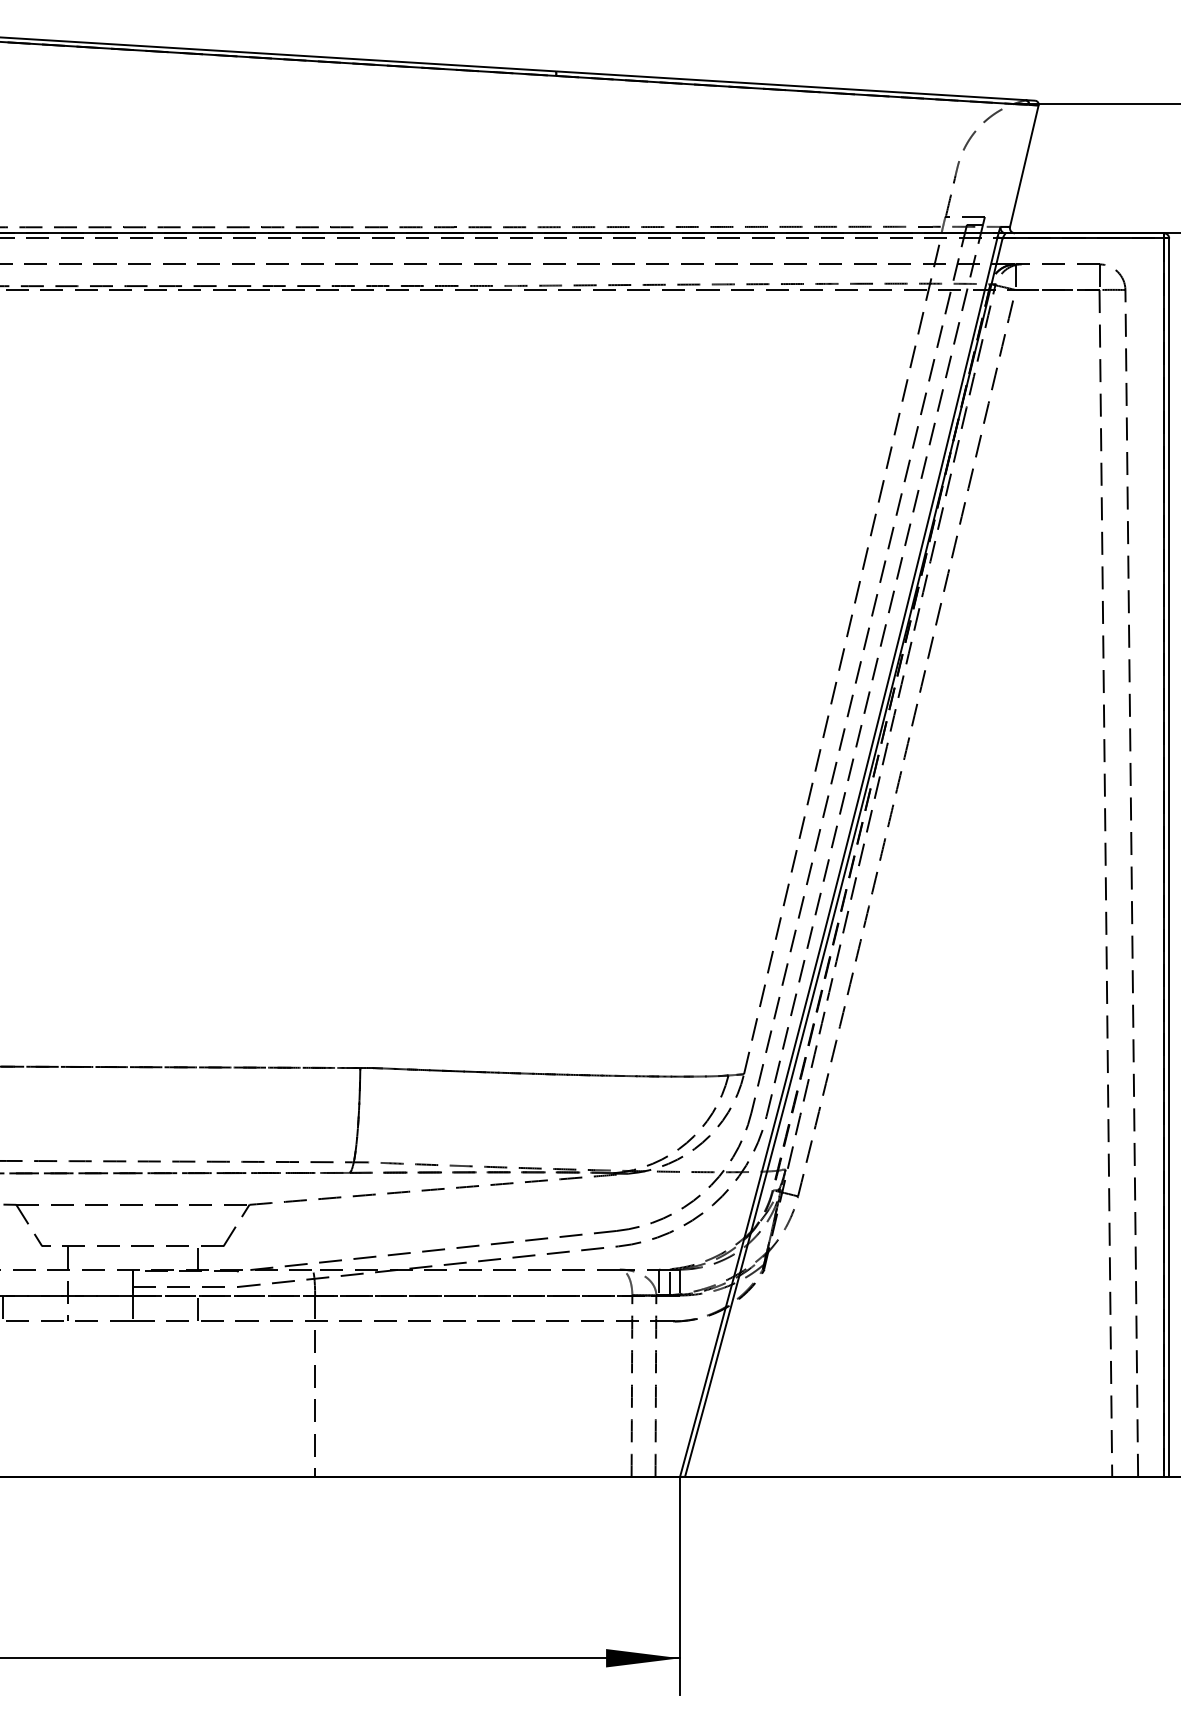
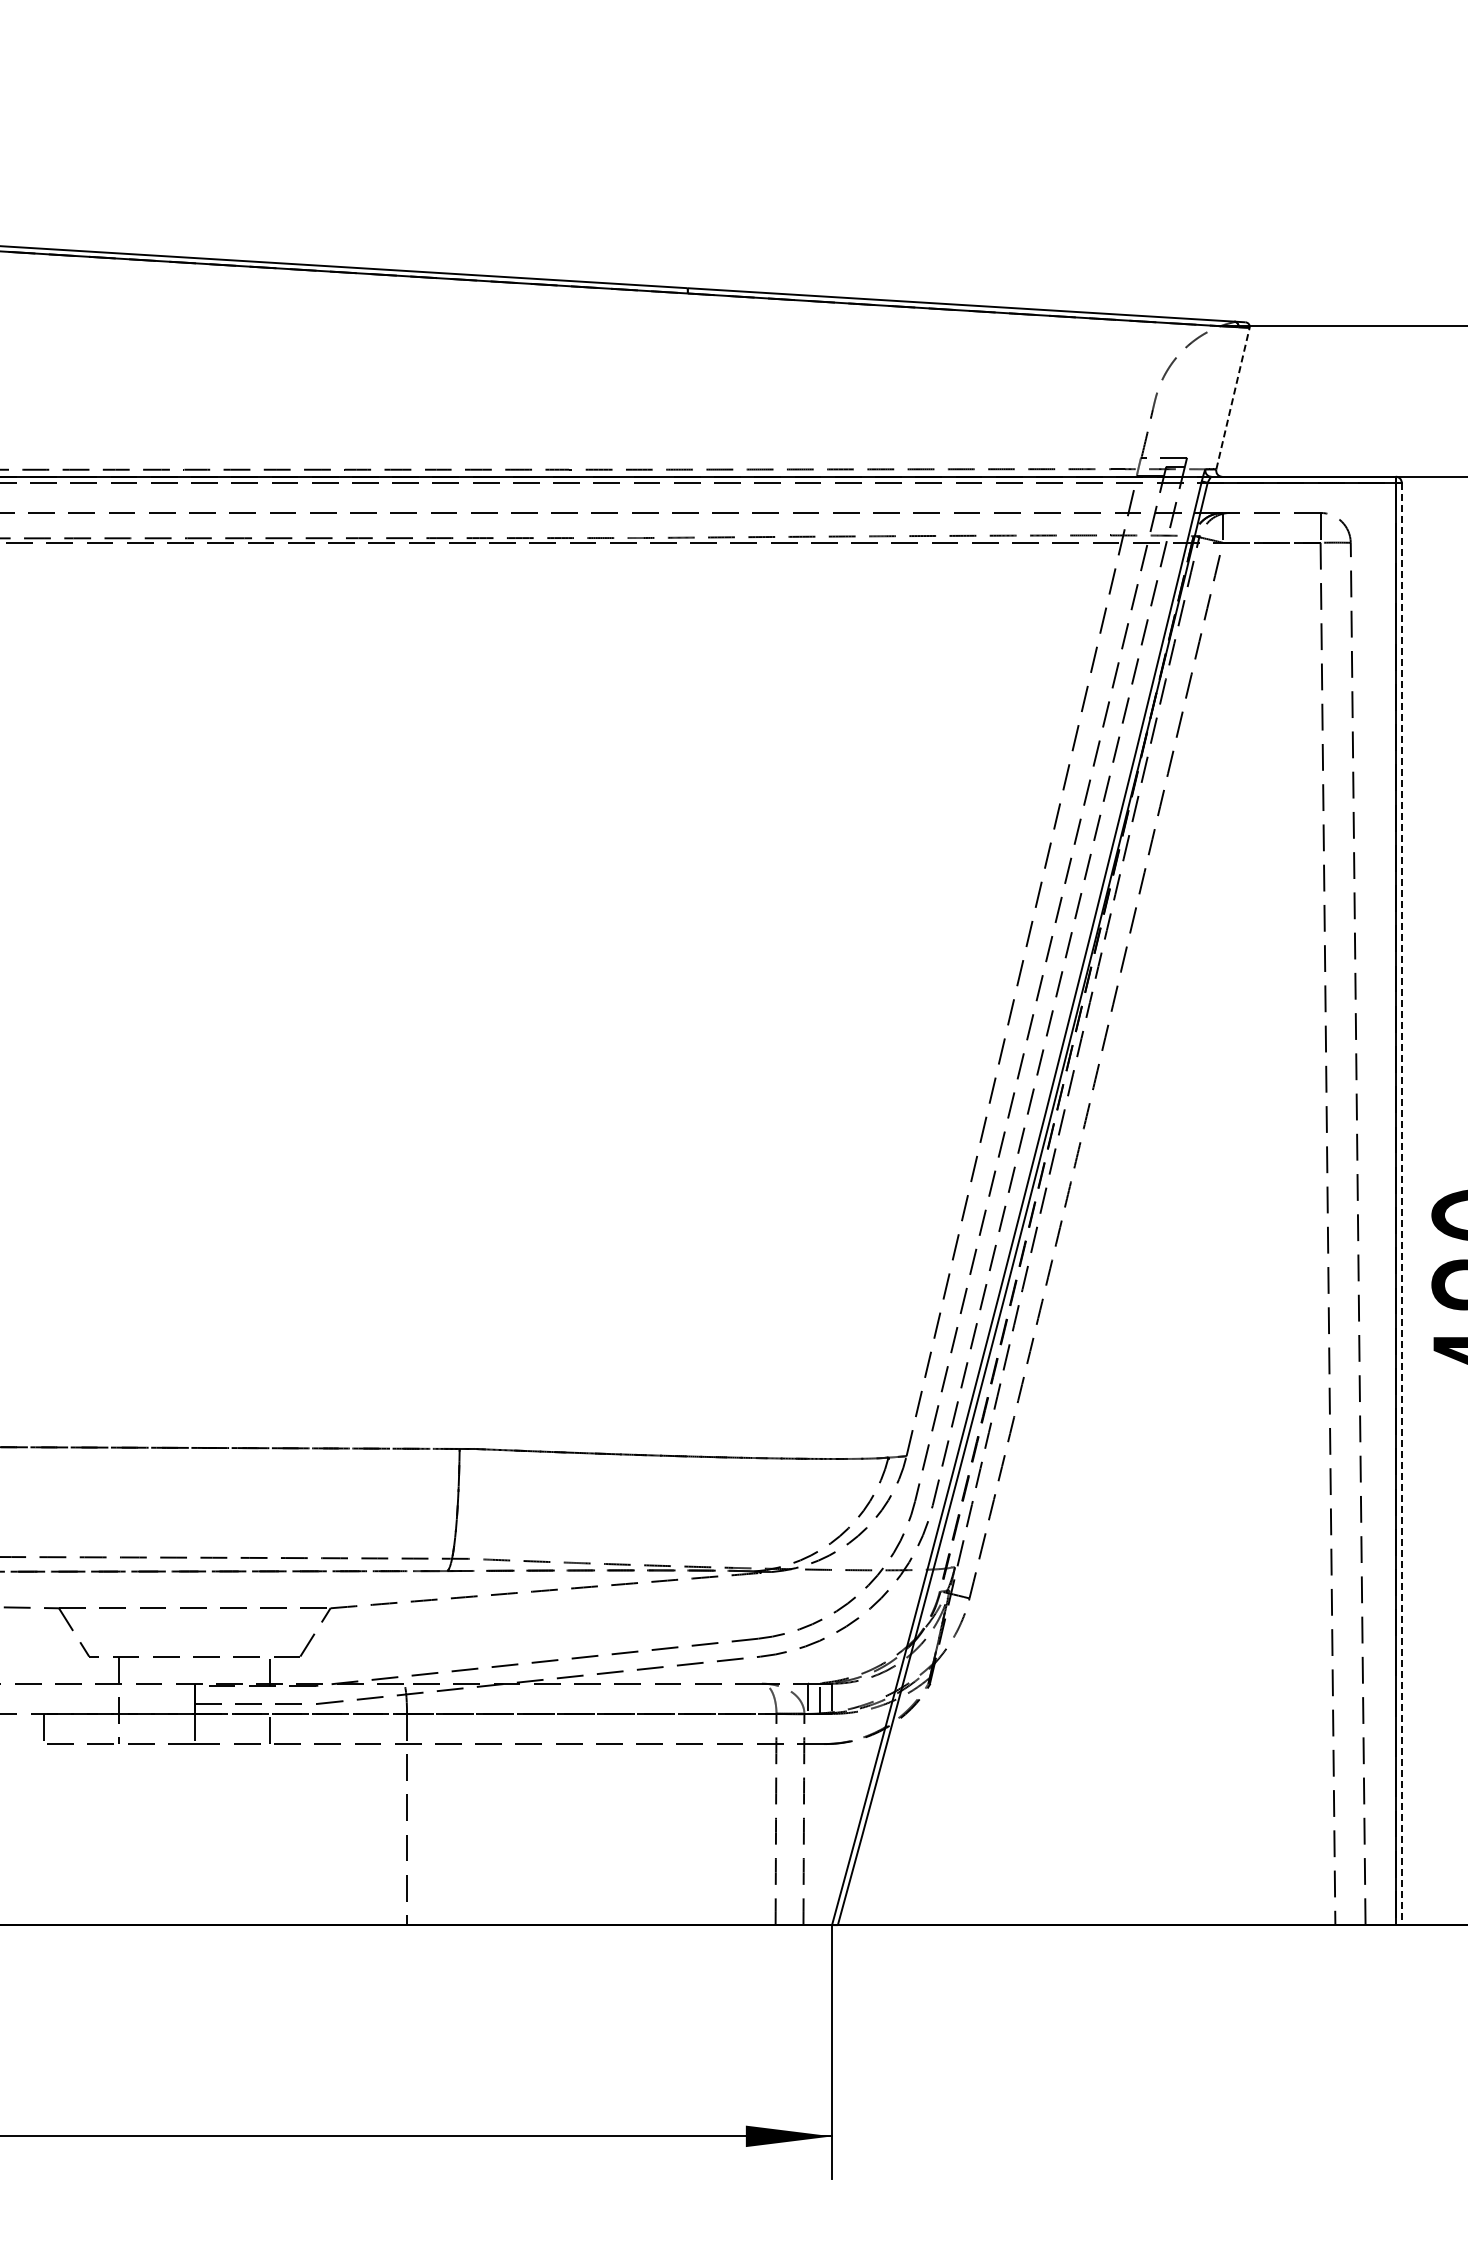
line: (1023, 166) -> (1232, 398), solid -> dashed
line: (1168, 858) -> (1401, 1204), solid -> dashed

